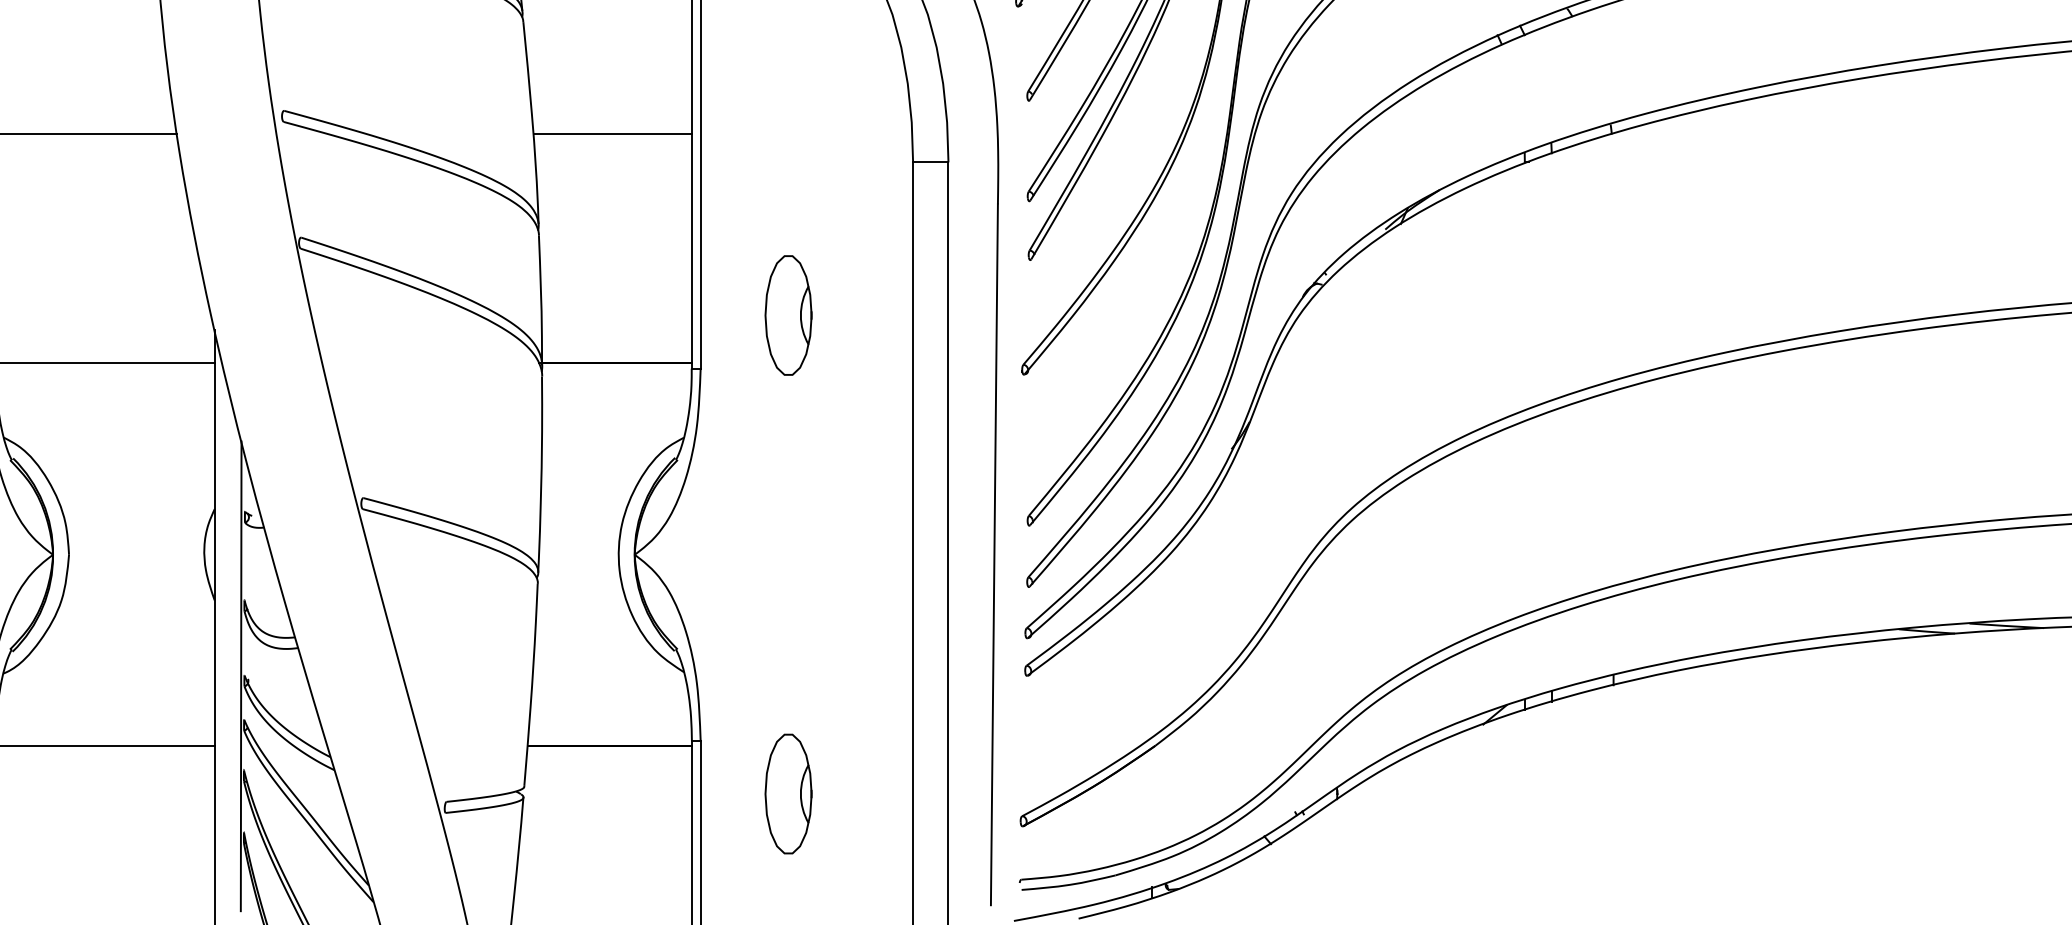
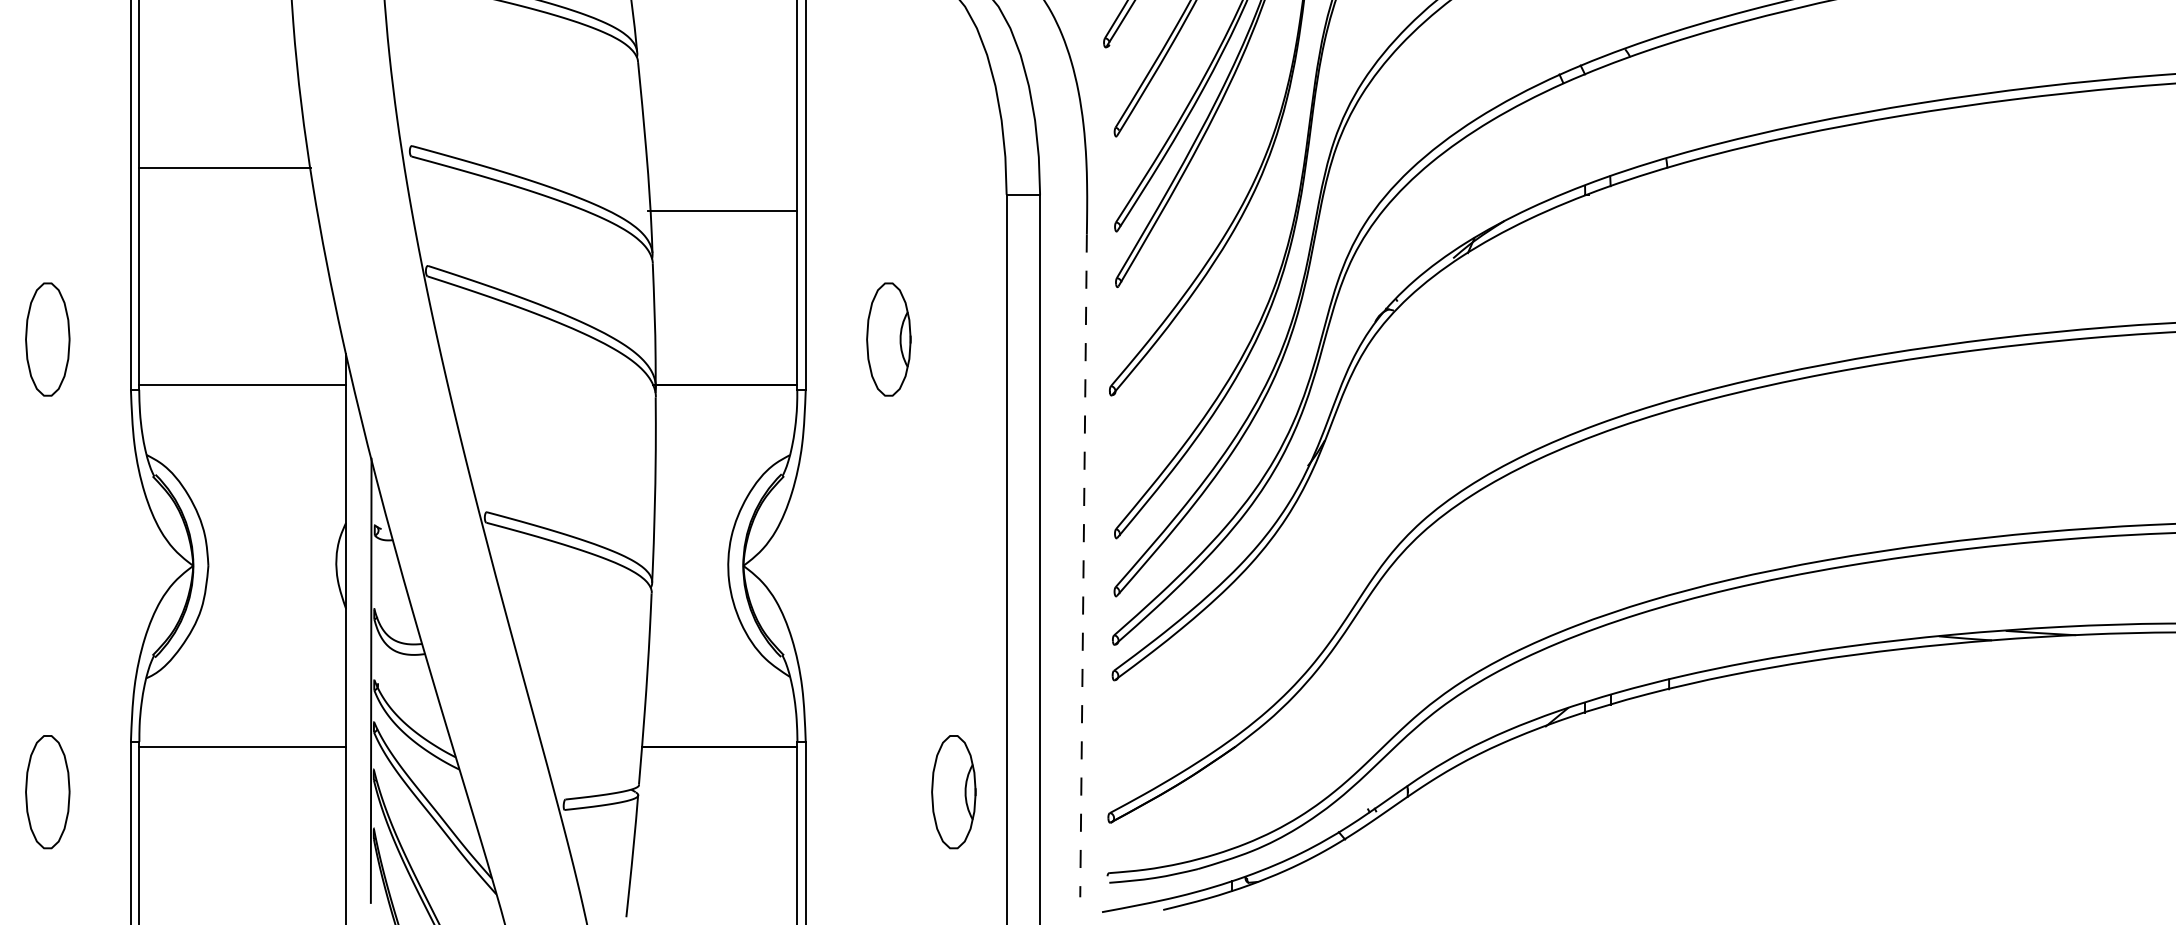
line: (612, 133) -> (722, 210), moved
line: (994, 555) -> (1083, 566), solid -> dashed
part: (788, 794) -> (953, 792), moved

